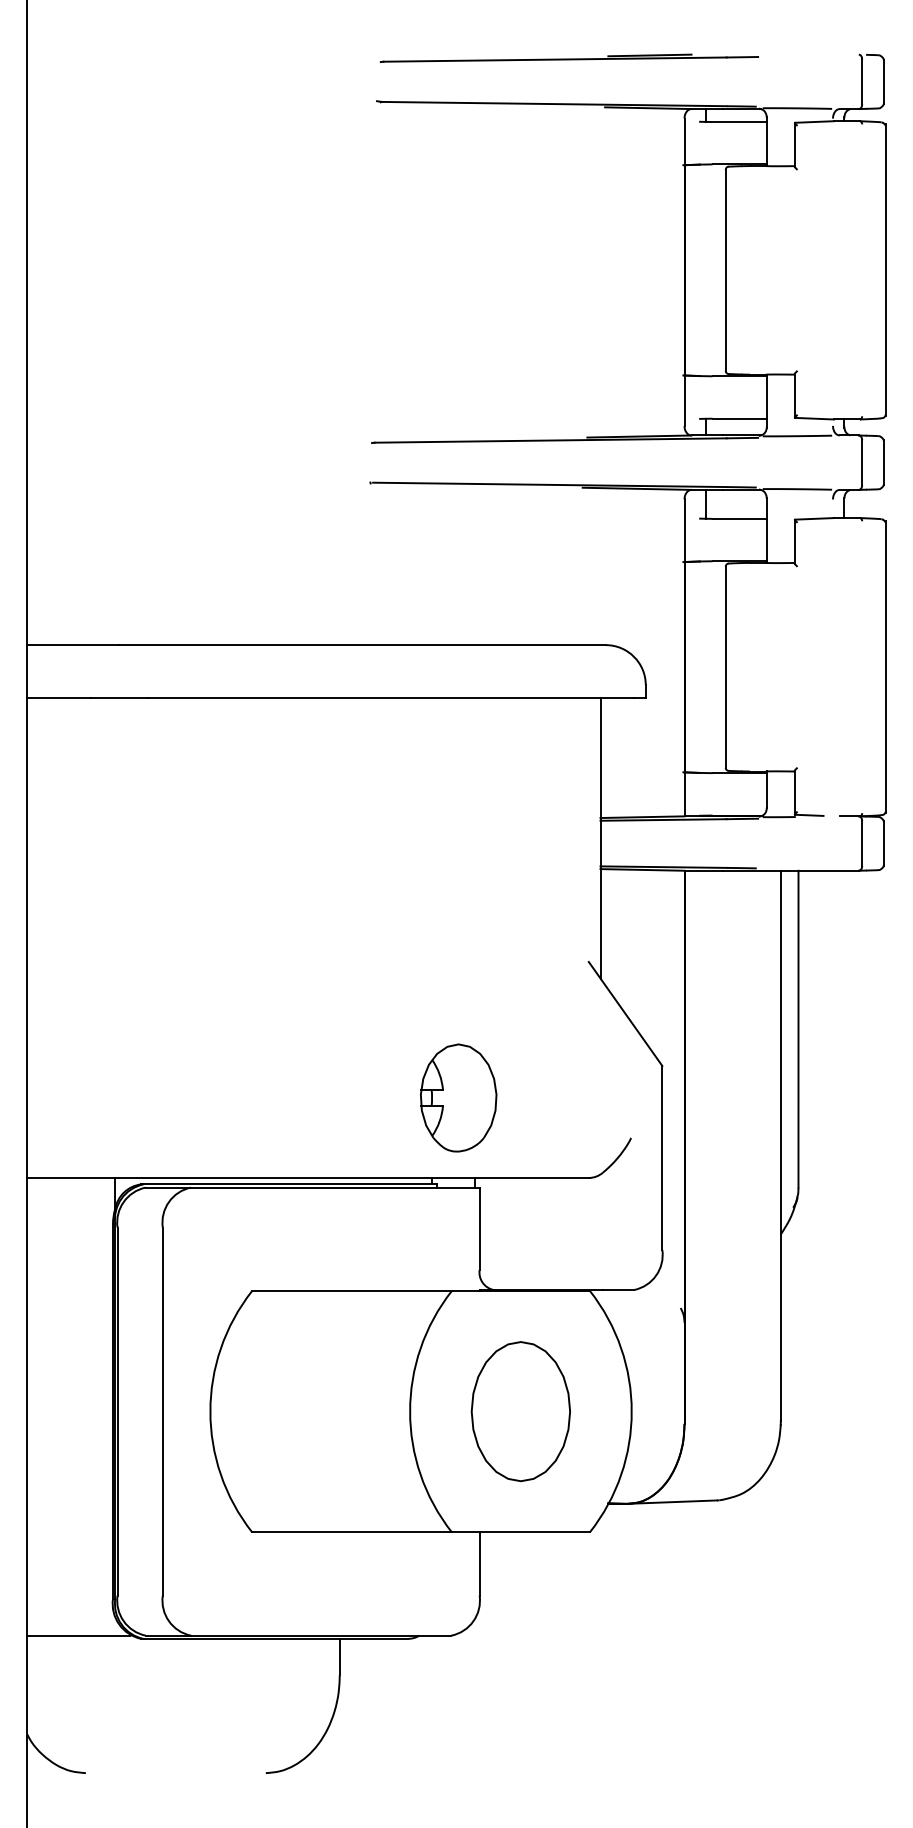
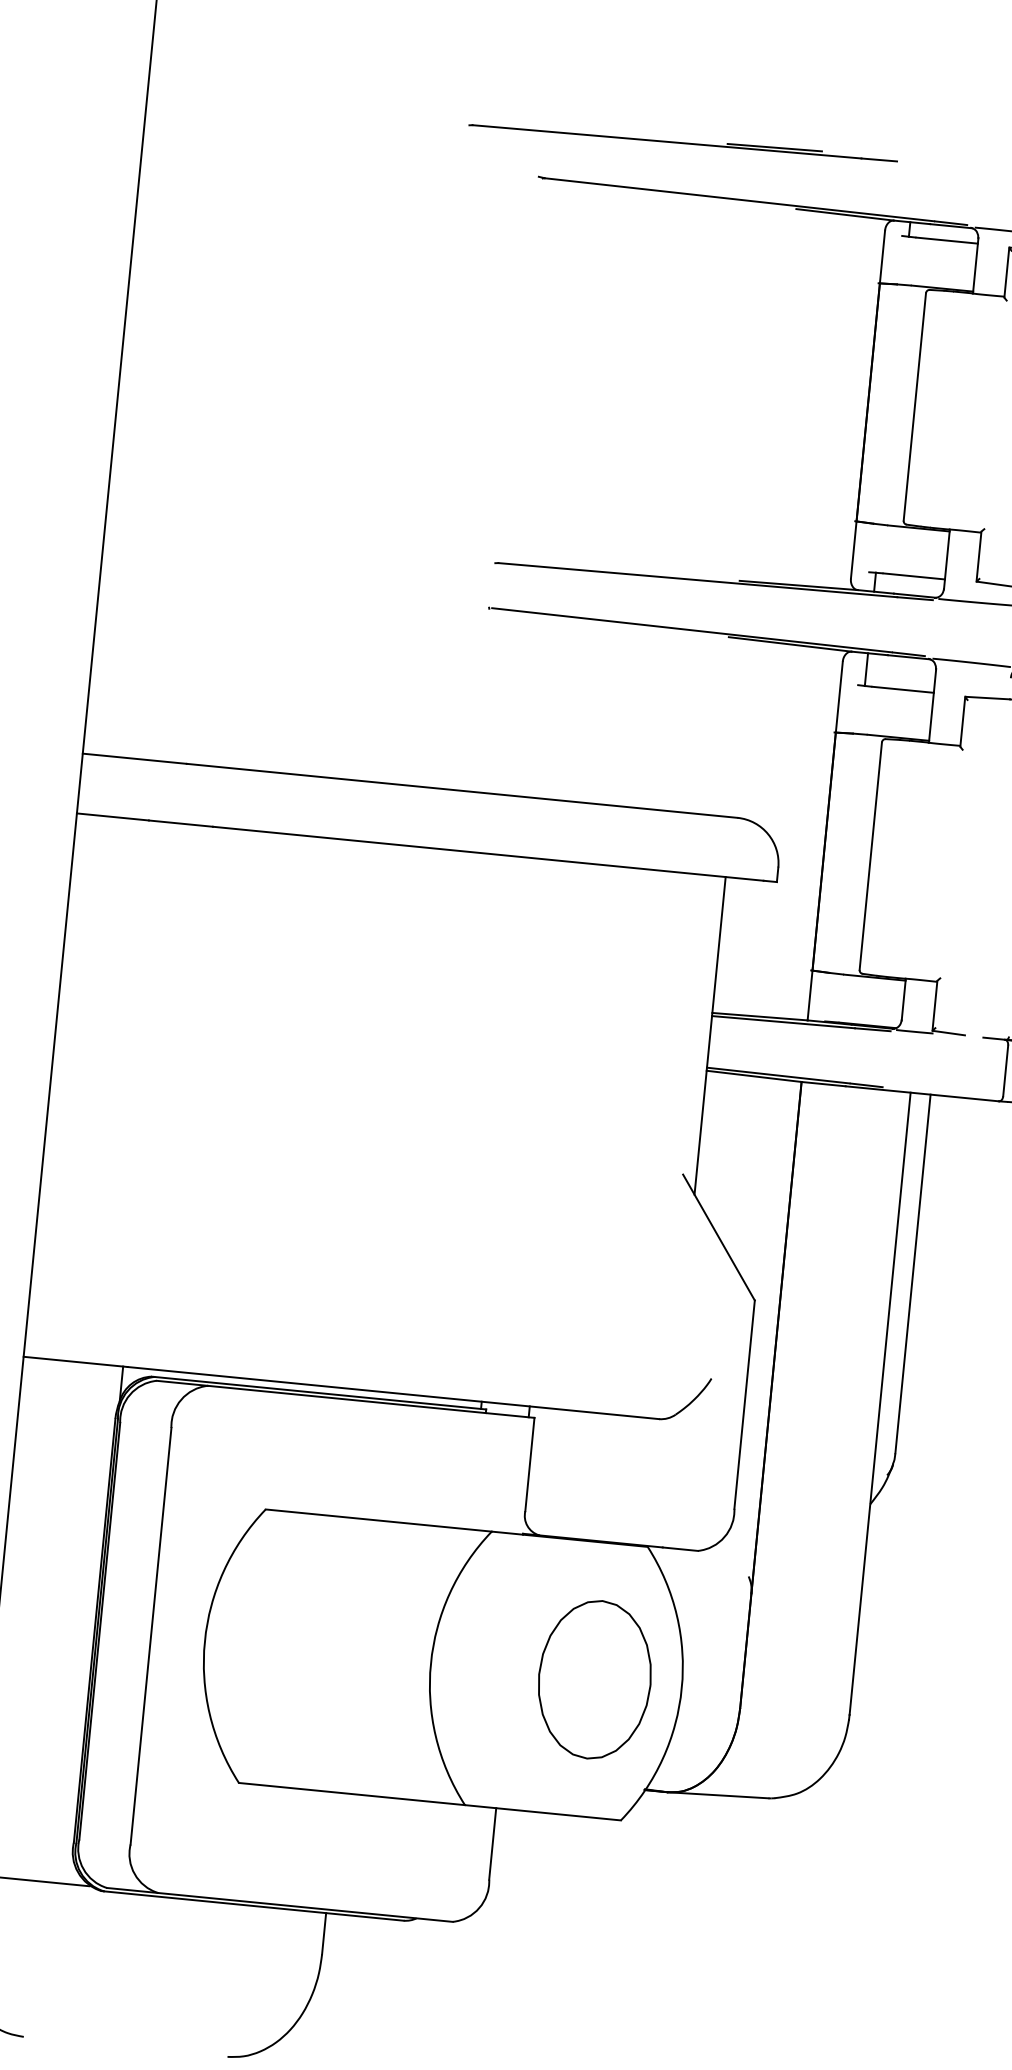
part: (568, 57) -> (682, 140), moved
part: (458, 1097) -> (520, 1313), removed
part: (520, 1411) -> (594, 1679), moved

